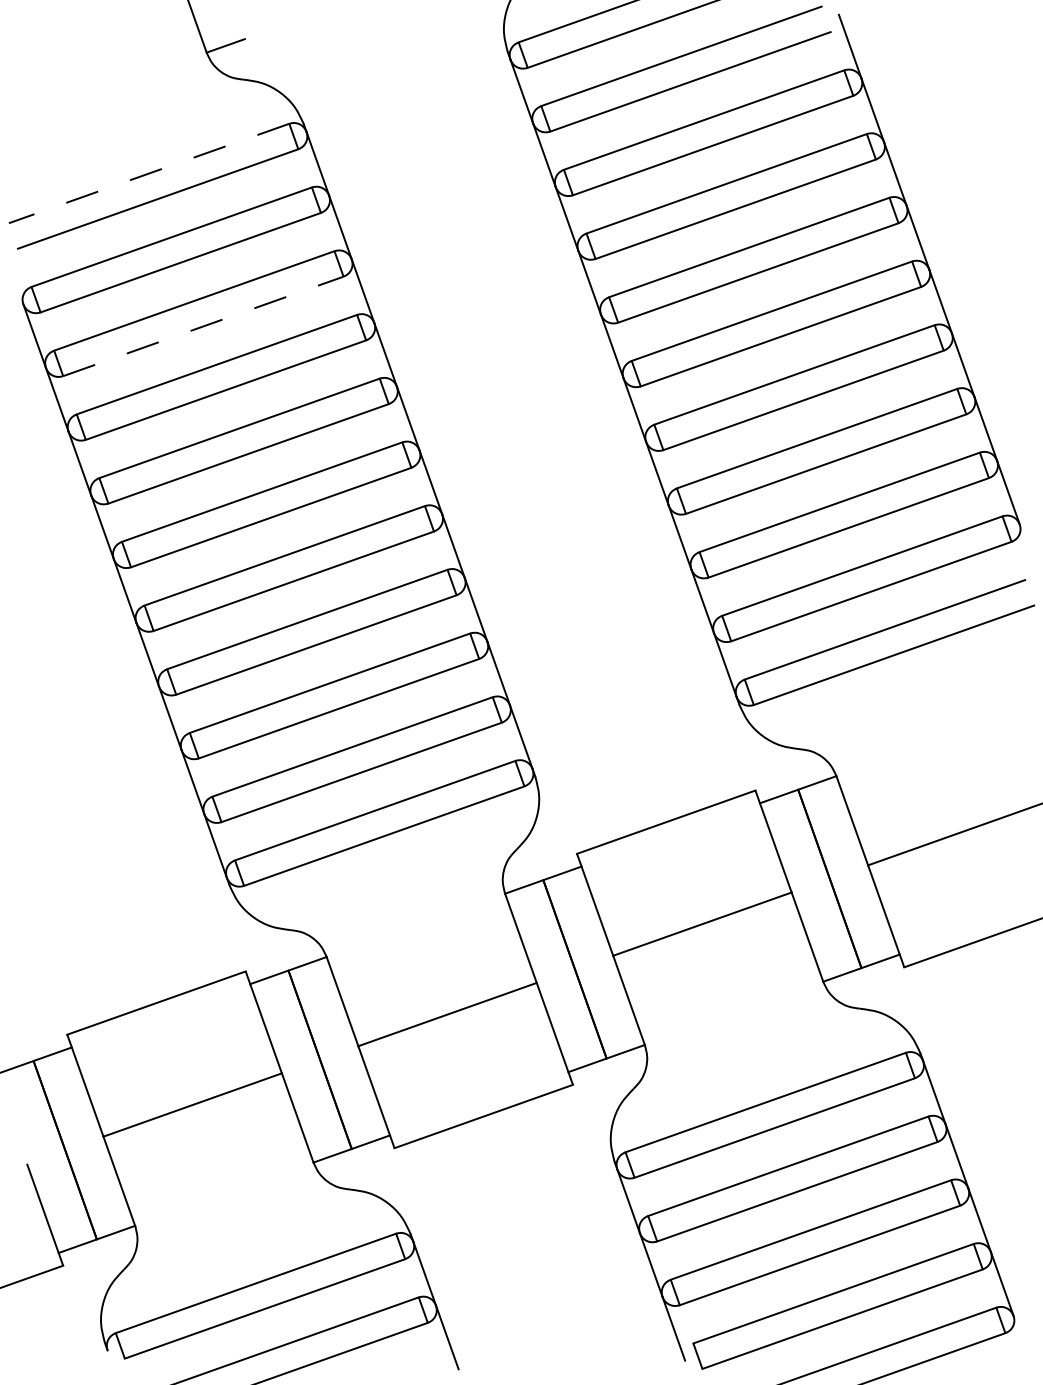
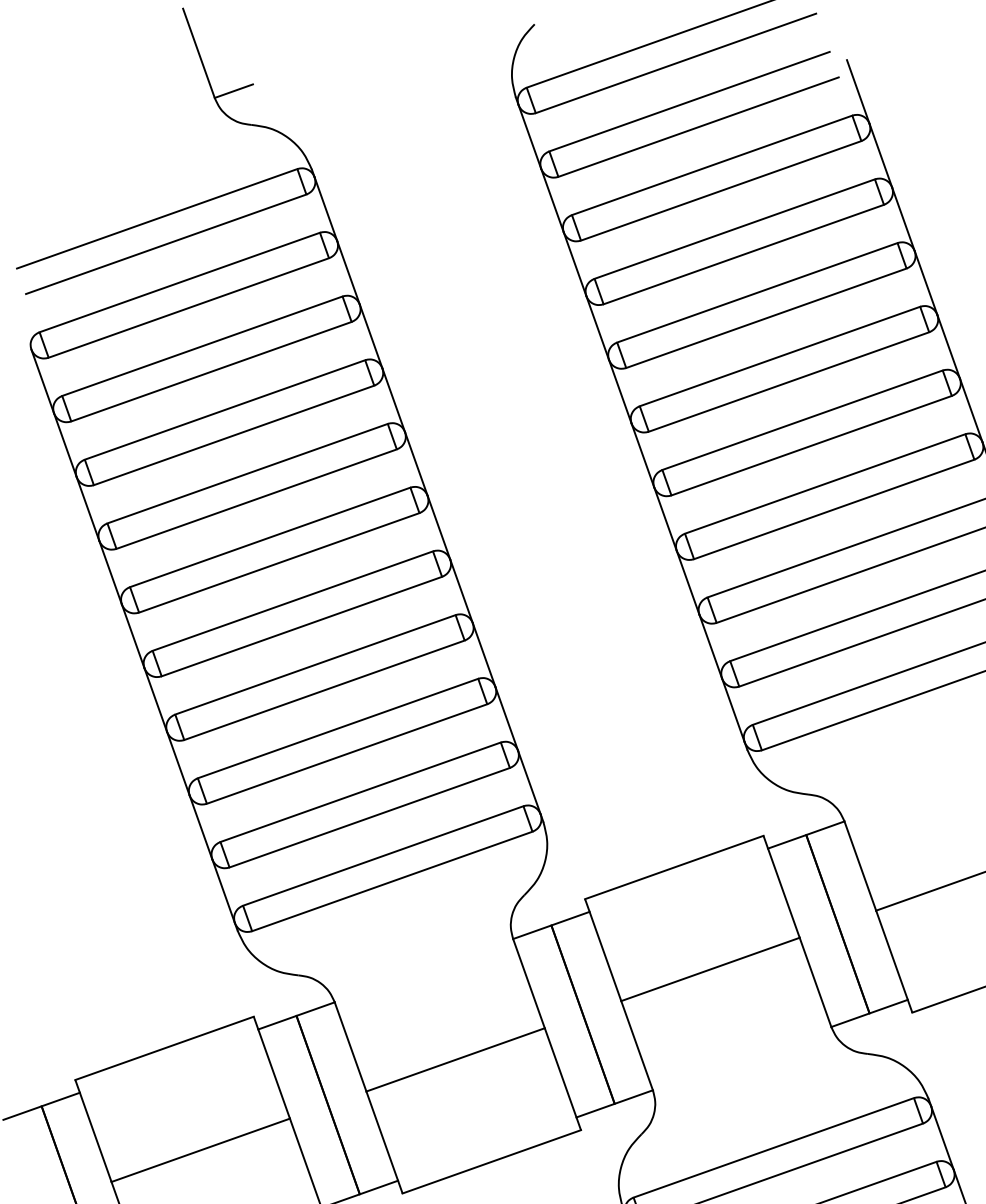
line: (149, 173) -> (157, 218), dashed -> solid
line: (203, 326) -> (211, 371), dashed -> solid

